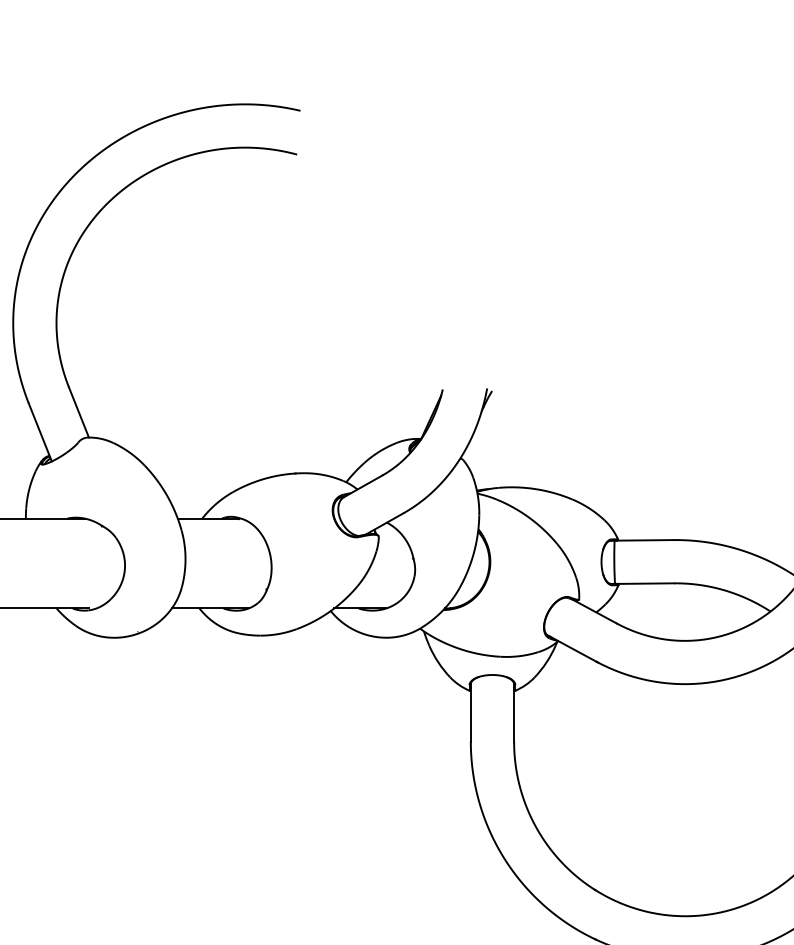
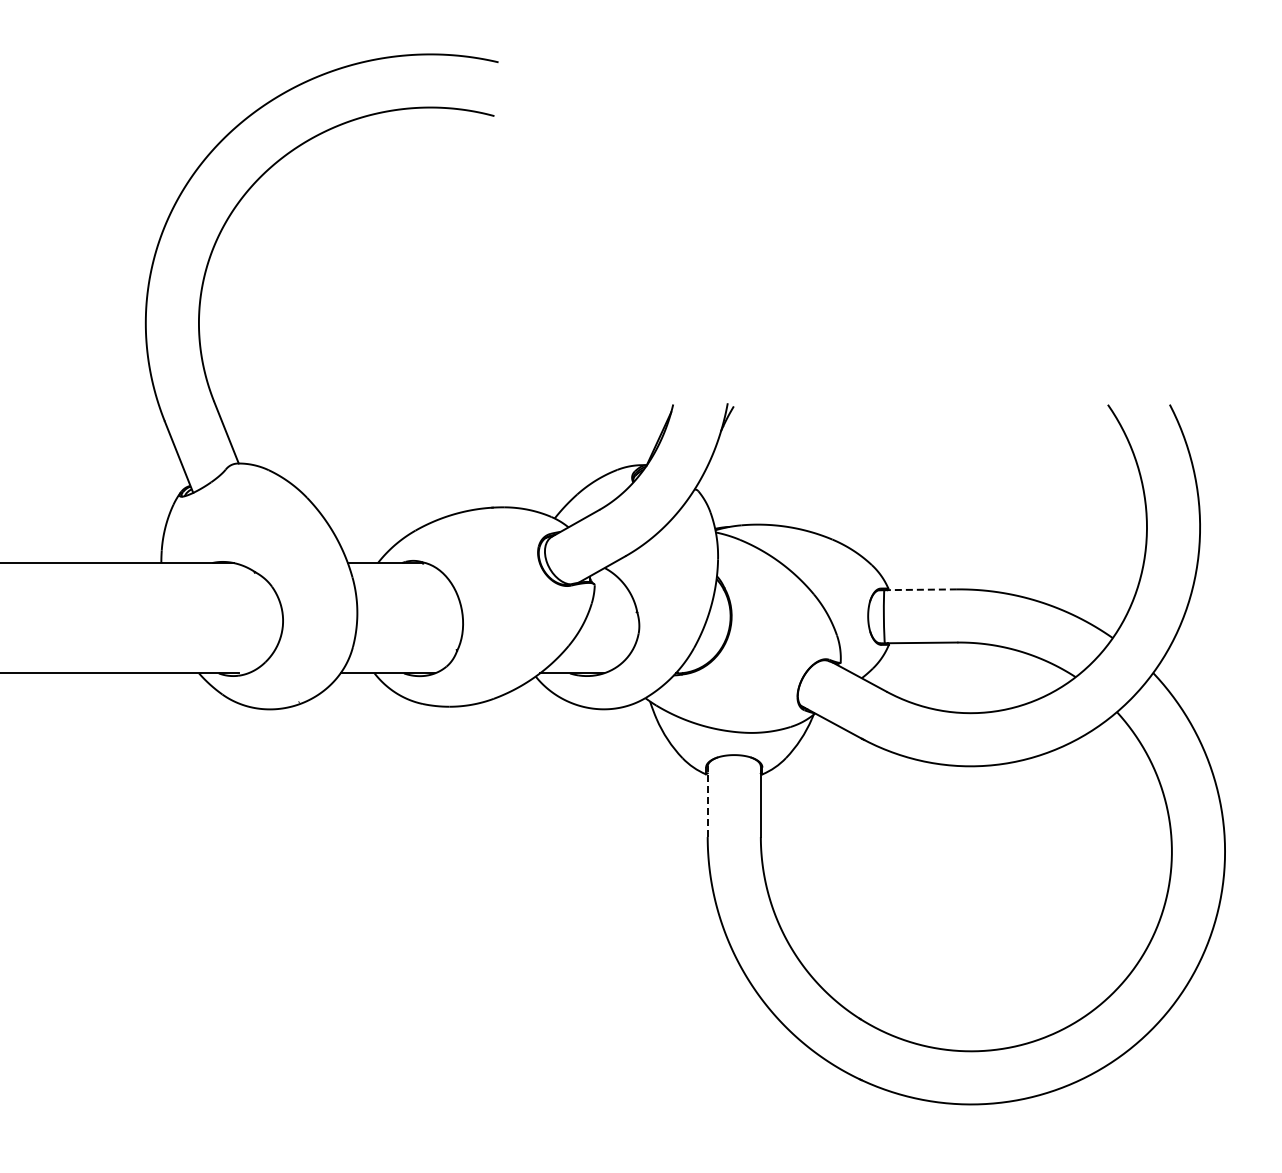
line: (644, 540) -> (920, 589), solid -> dashed
line: (470, 715) -> (707, 804), solid -> dashed

